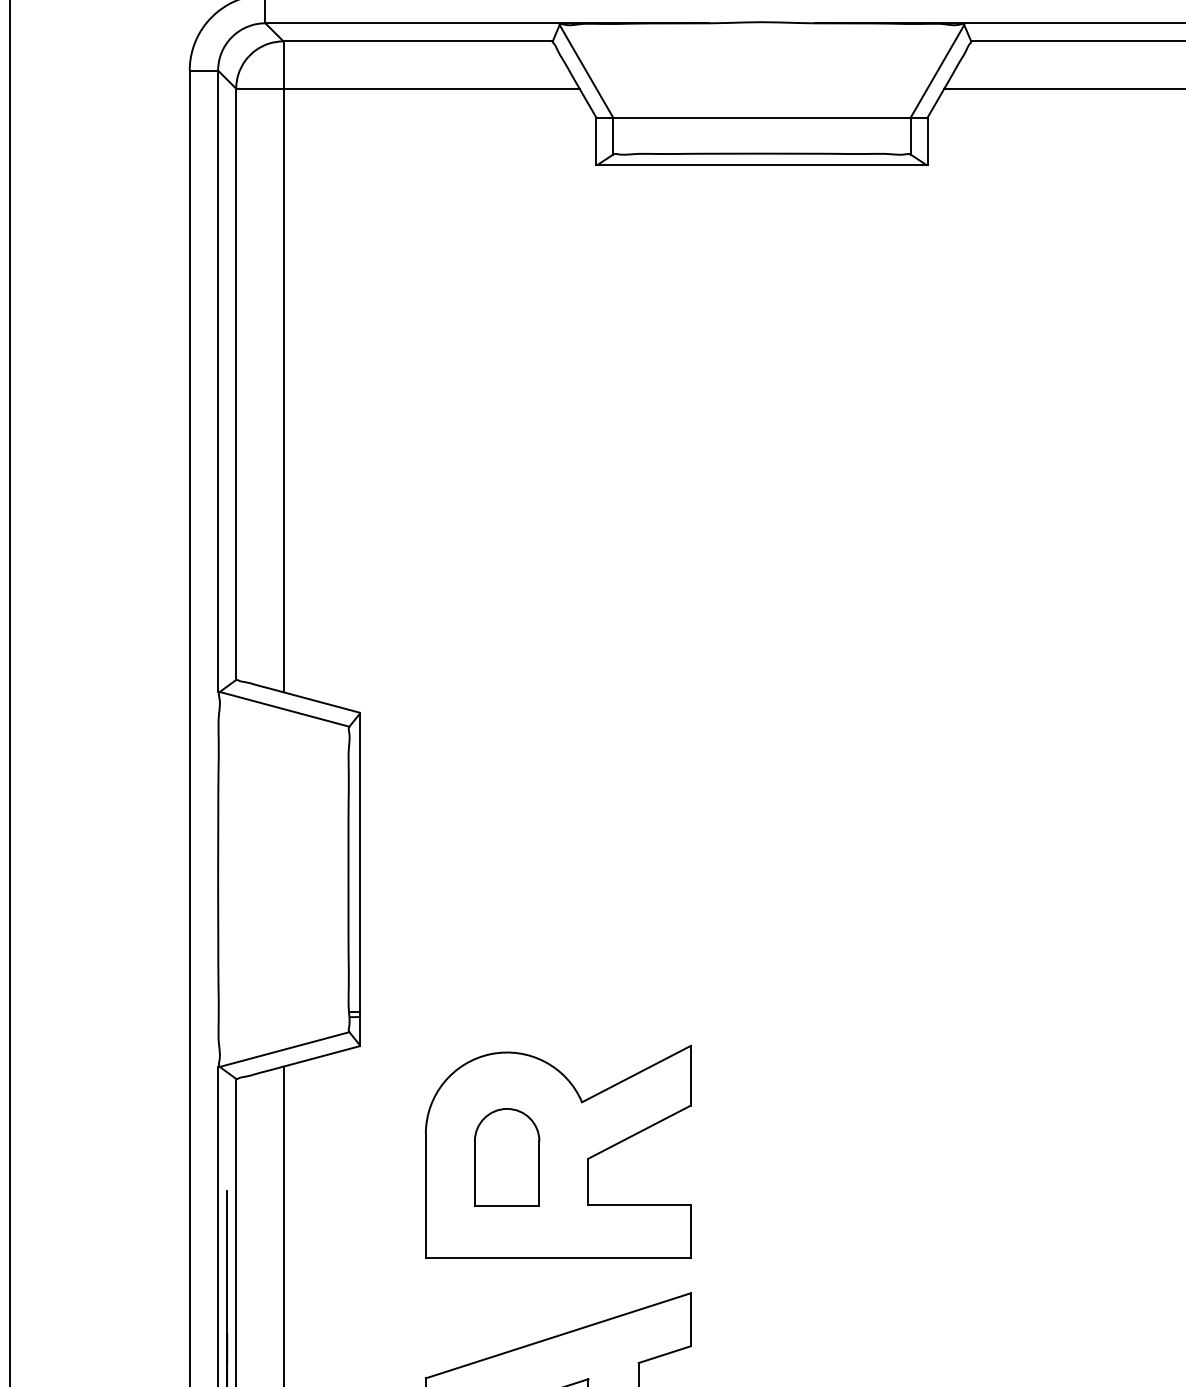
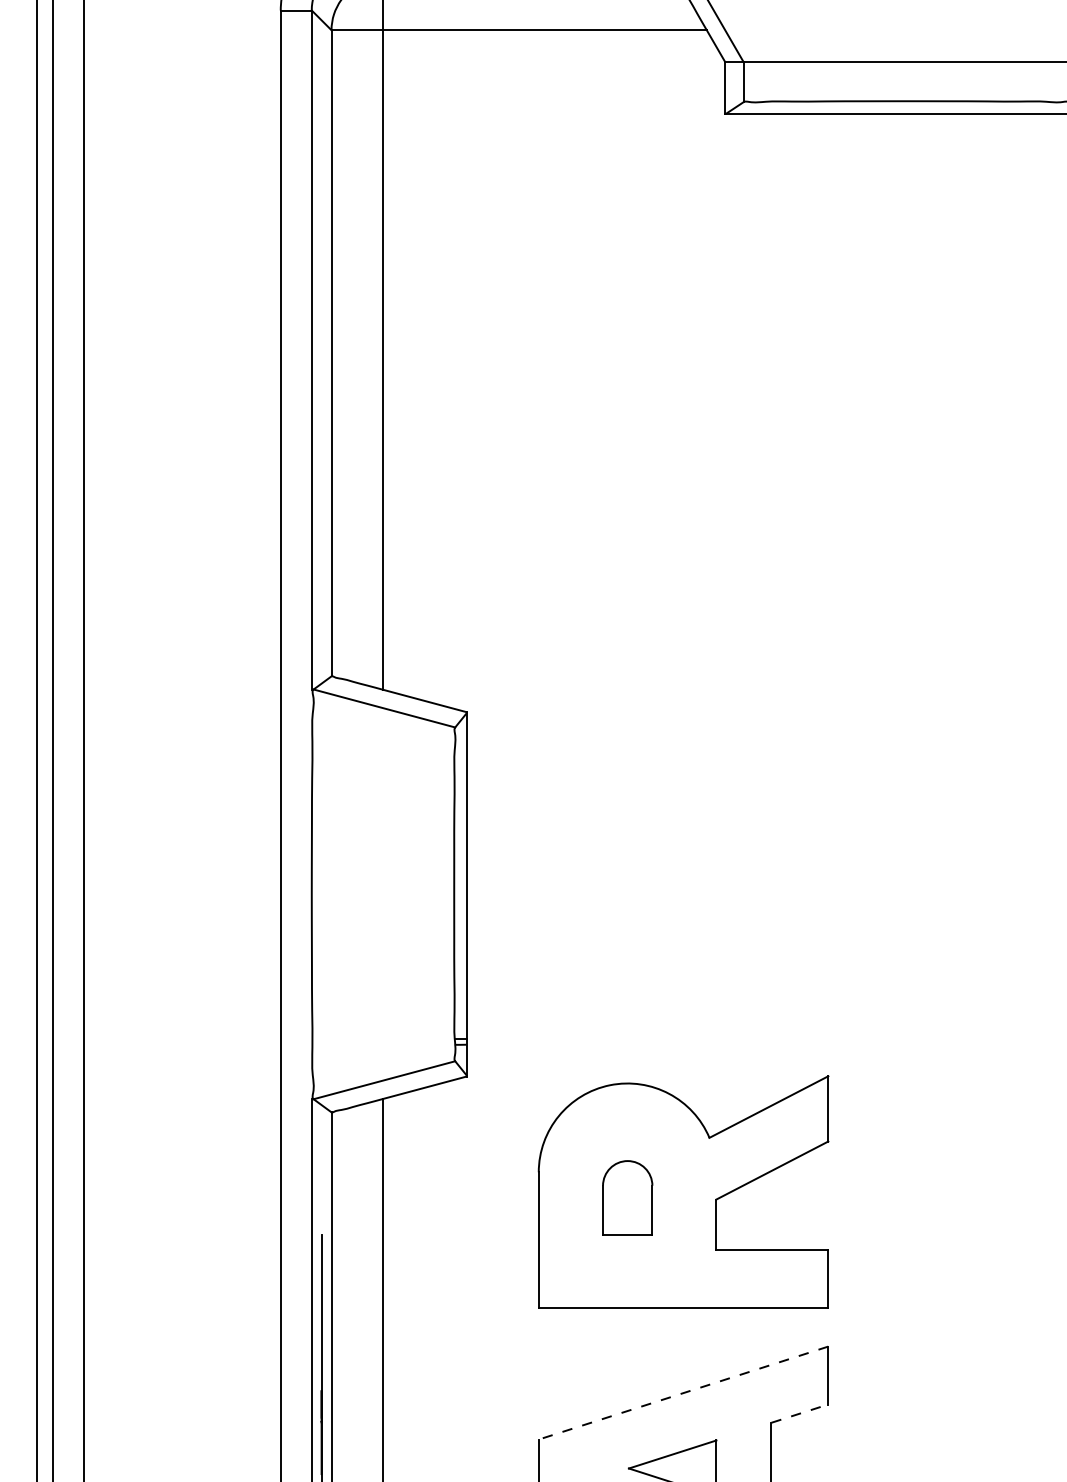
part: (507, 1157) -> (627, 1198), size x0.7
line: (557, 1335) -> (682, 1392), solid -> dashed
line: (665, 1354) -> (800, 1413), solid -> dashed

